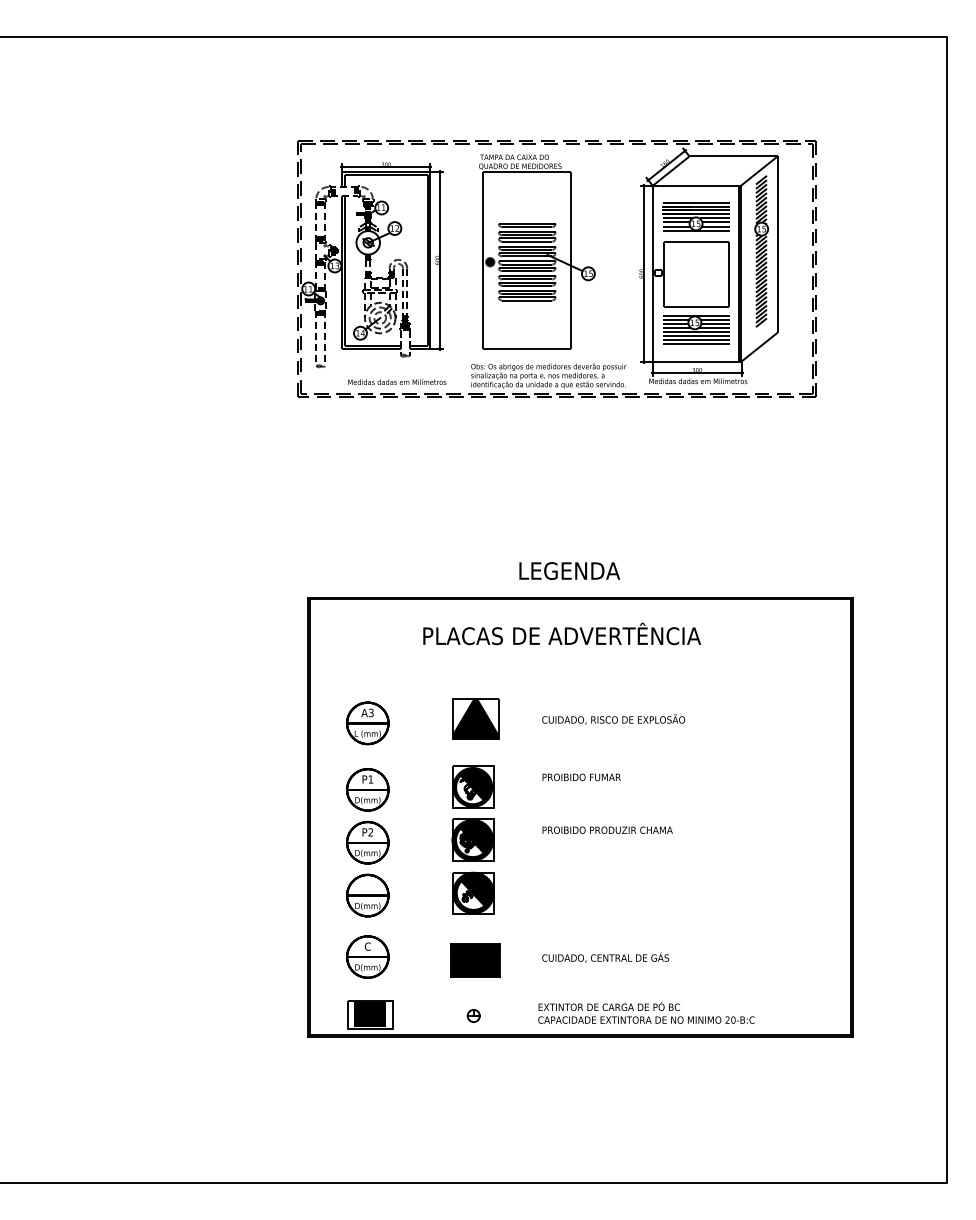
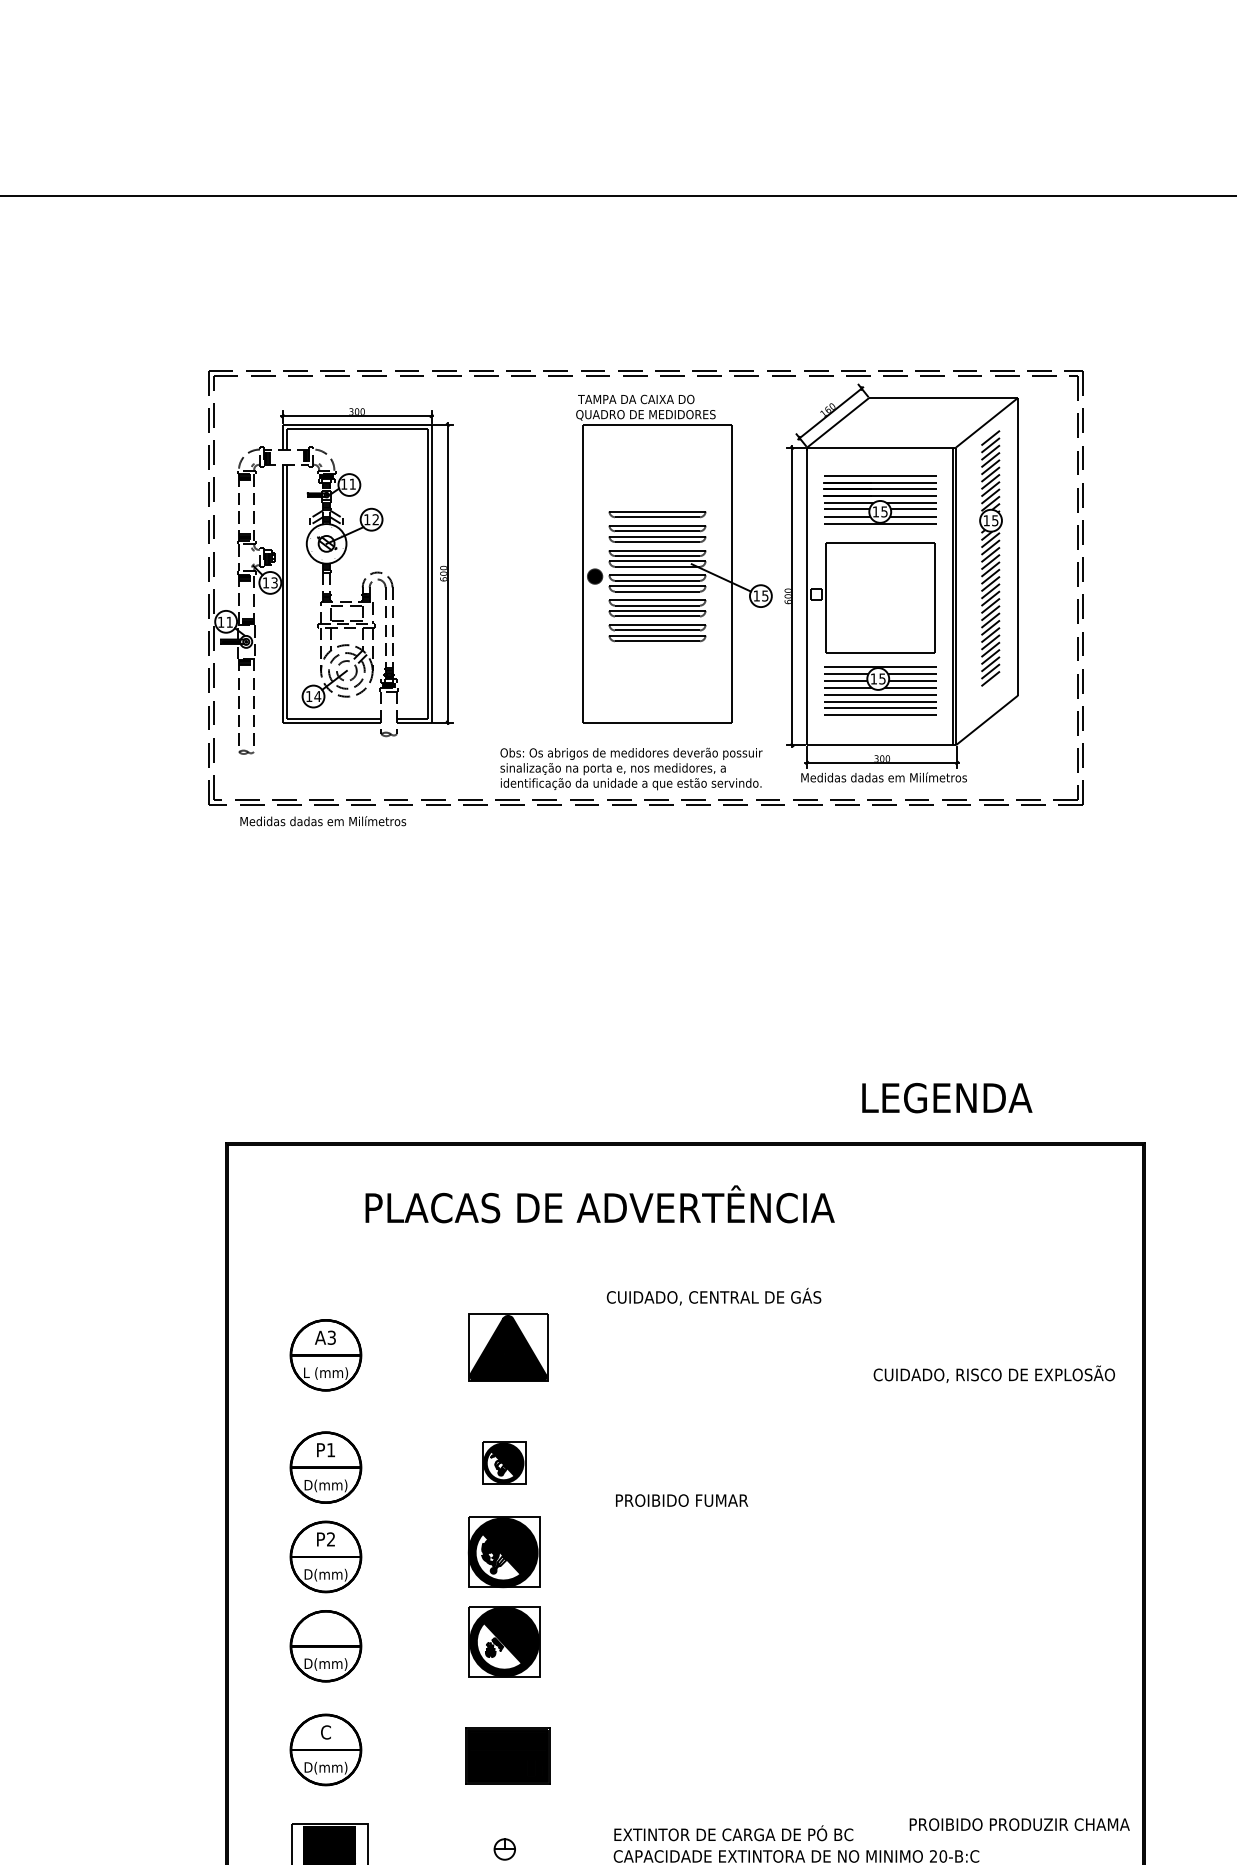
part: (537, 251) -> (674, 558), moved
text: (397, 381) -> (323, 820), moved
text: (569, 570) -> (946, 1097), moved
text: (561, 633) -> (598, 1203), moved
text: (613, 719) -> (994, 1374), moved
text: (581, 777) -> (681, 1500), moved
part: (473, 786) -> (504, 1461), size x0.6
text: (607, 829) -> (1019, 1823), moved
text: (605, 957) -> (713, 1296), moved

